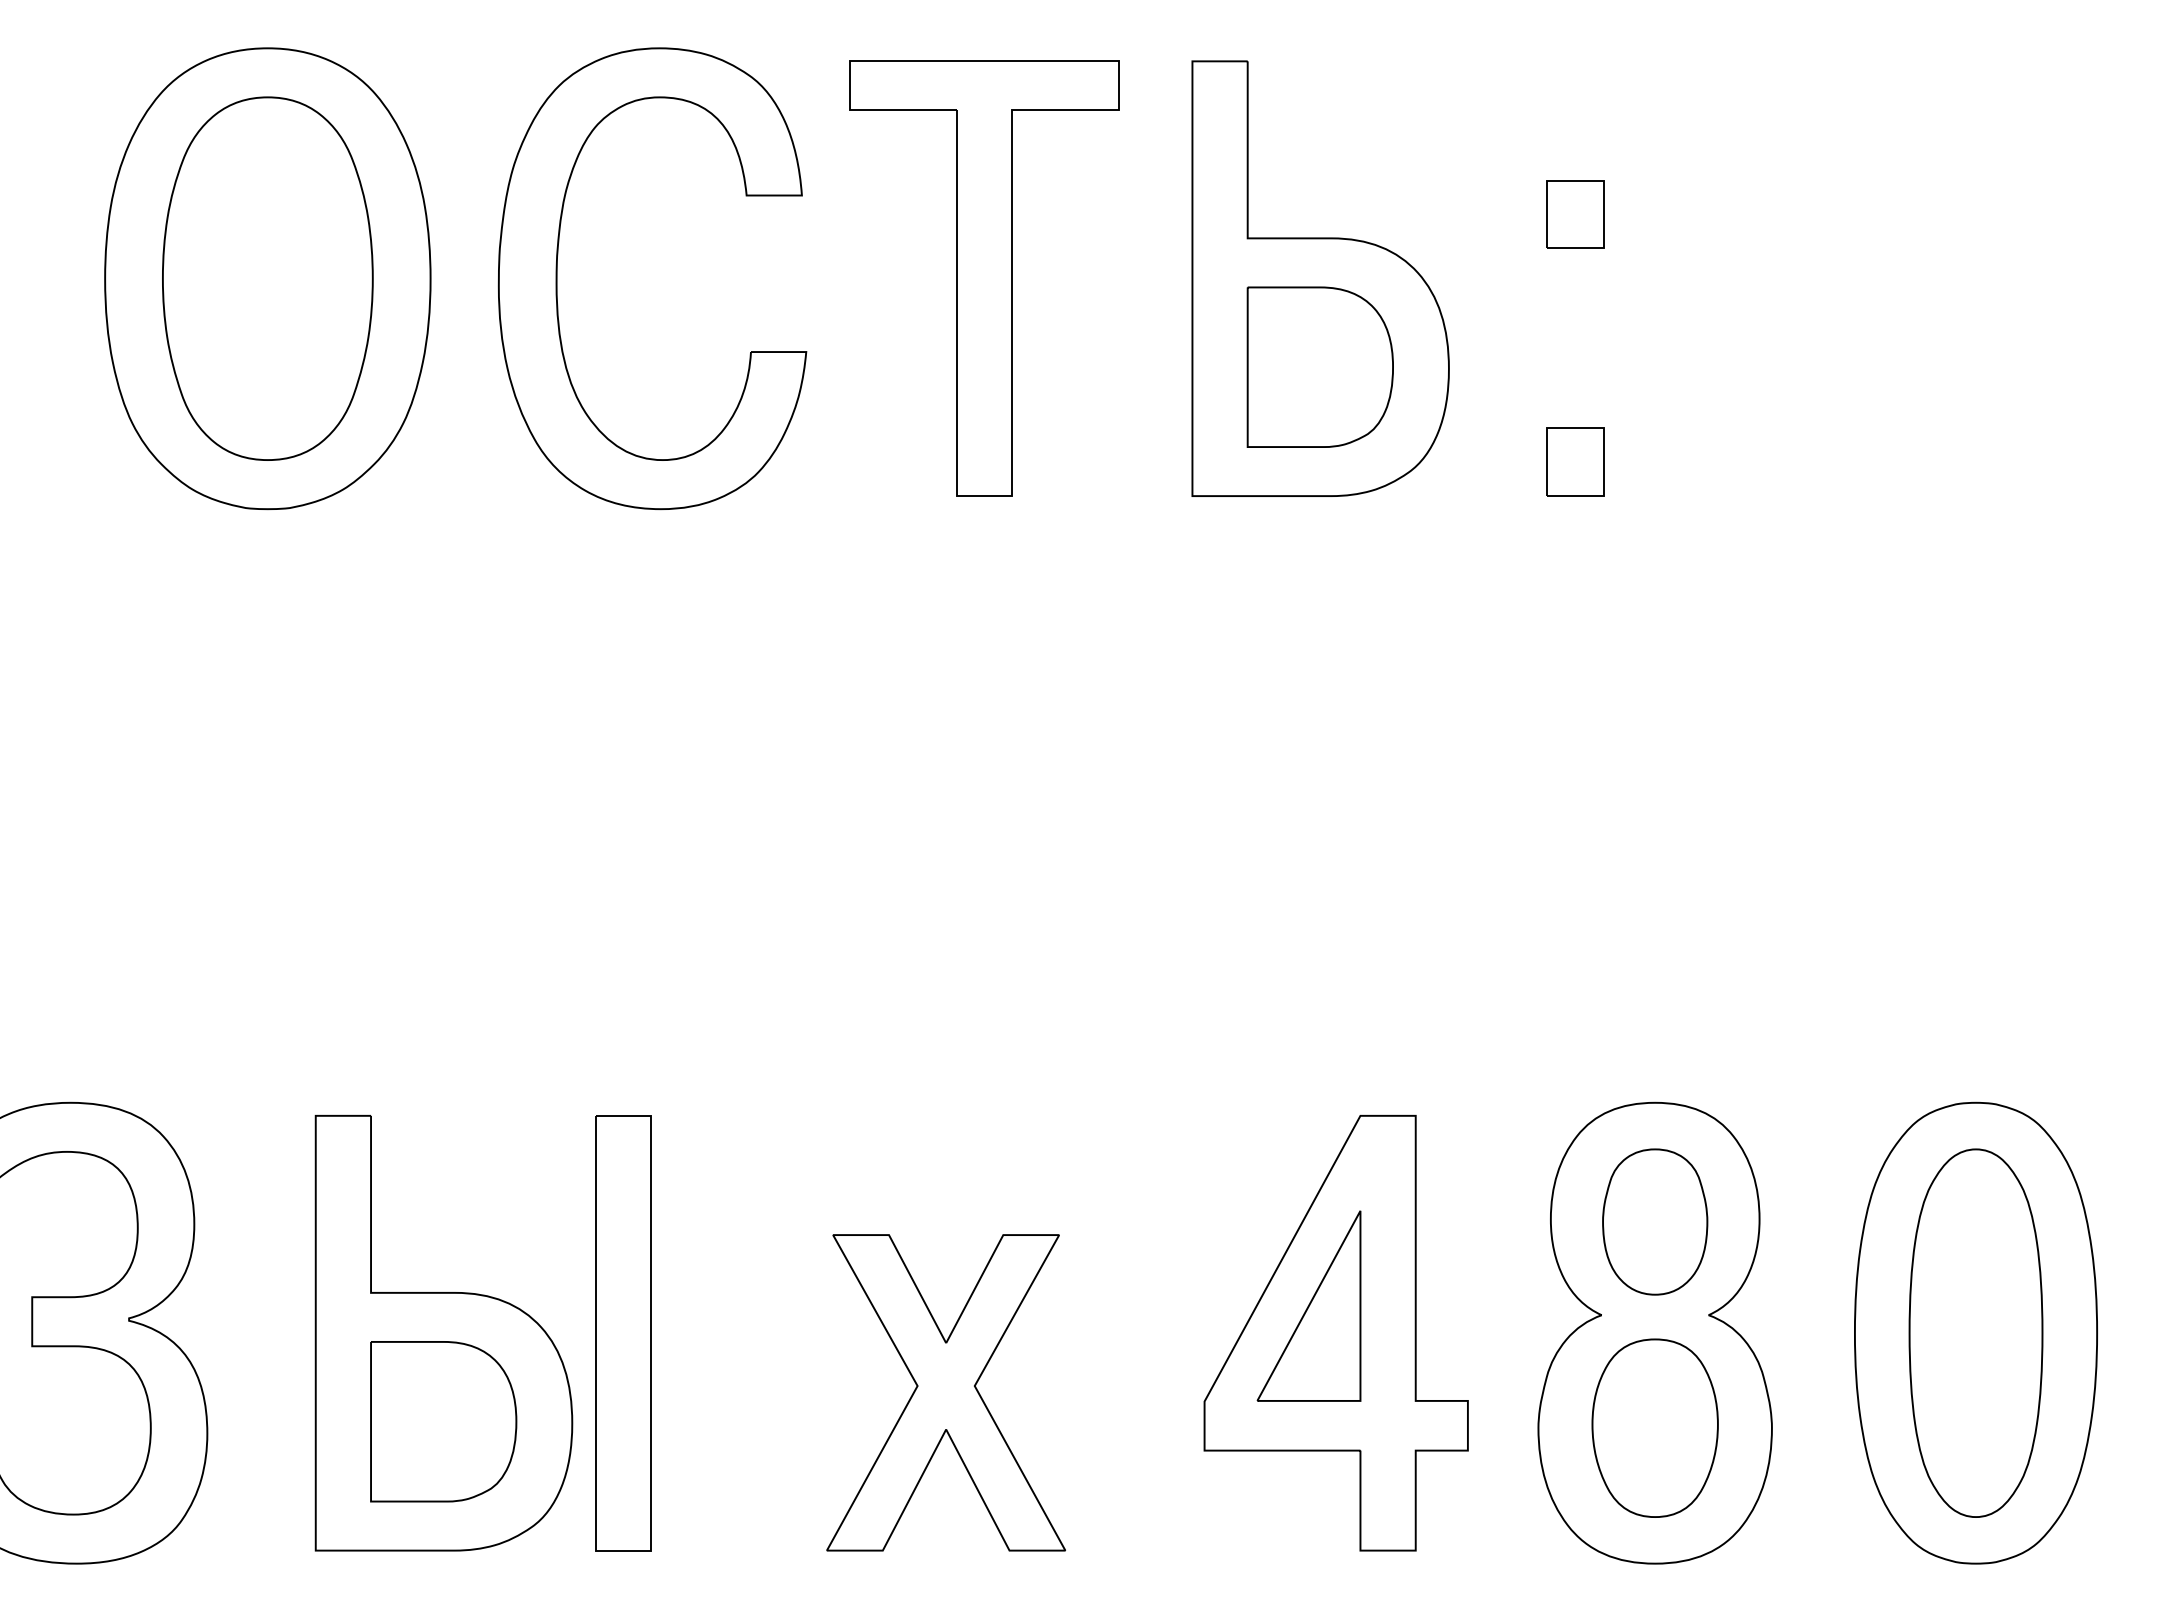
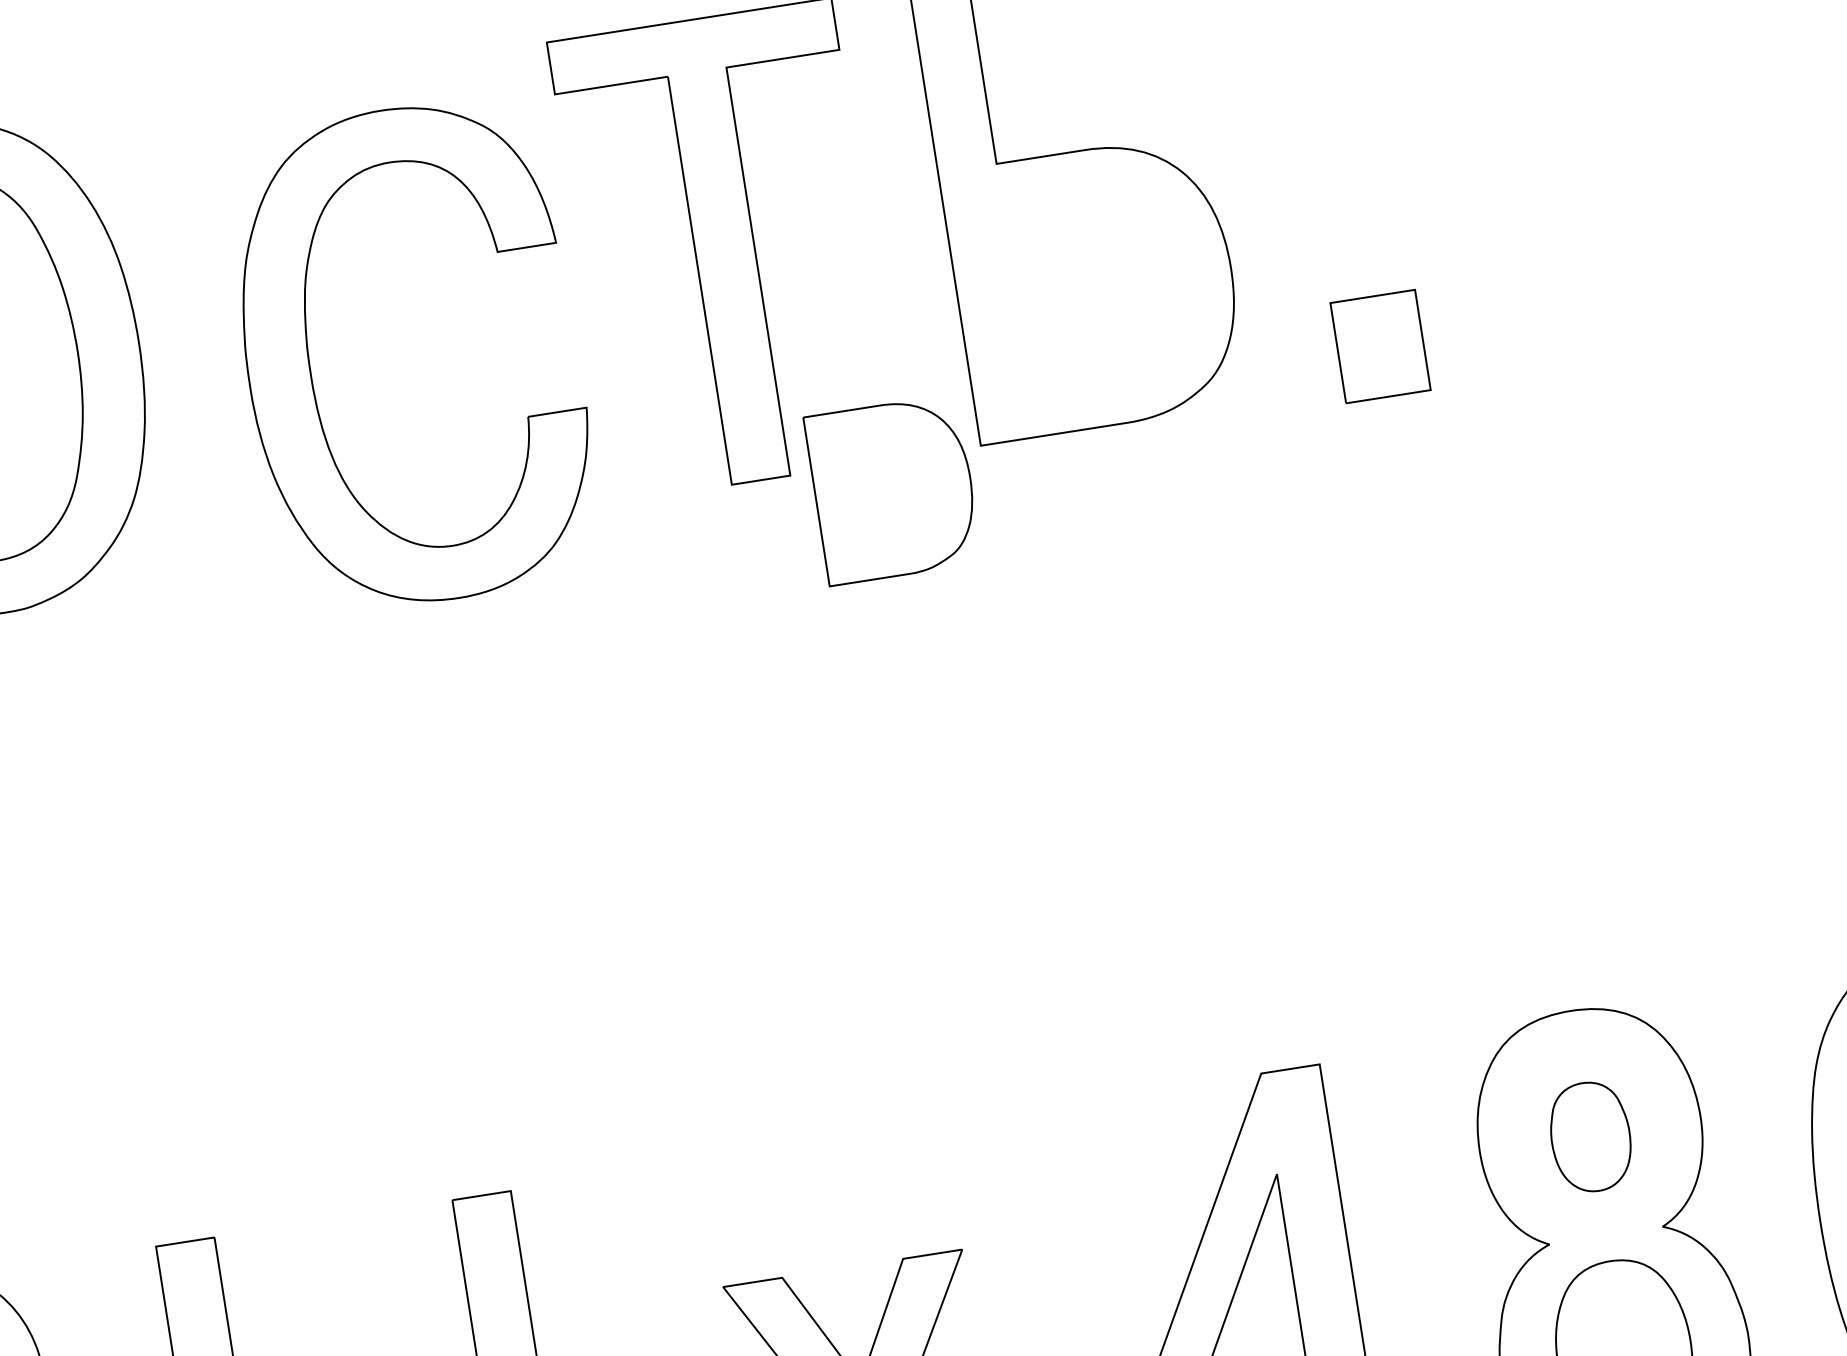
part: (1575, 214) -> (1339, 84), removed
part: (557, 278) -> (311, 371), moved
part: (1319, 366) -> (892, 489), moved
part: (1575, 461) -> (1380, 345), size x1.4
part: (1655, 1221) -> (1590, 1136), size x0.7

